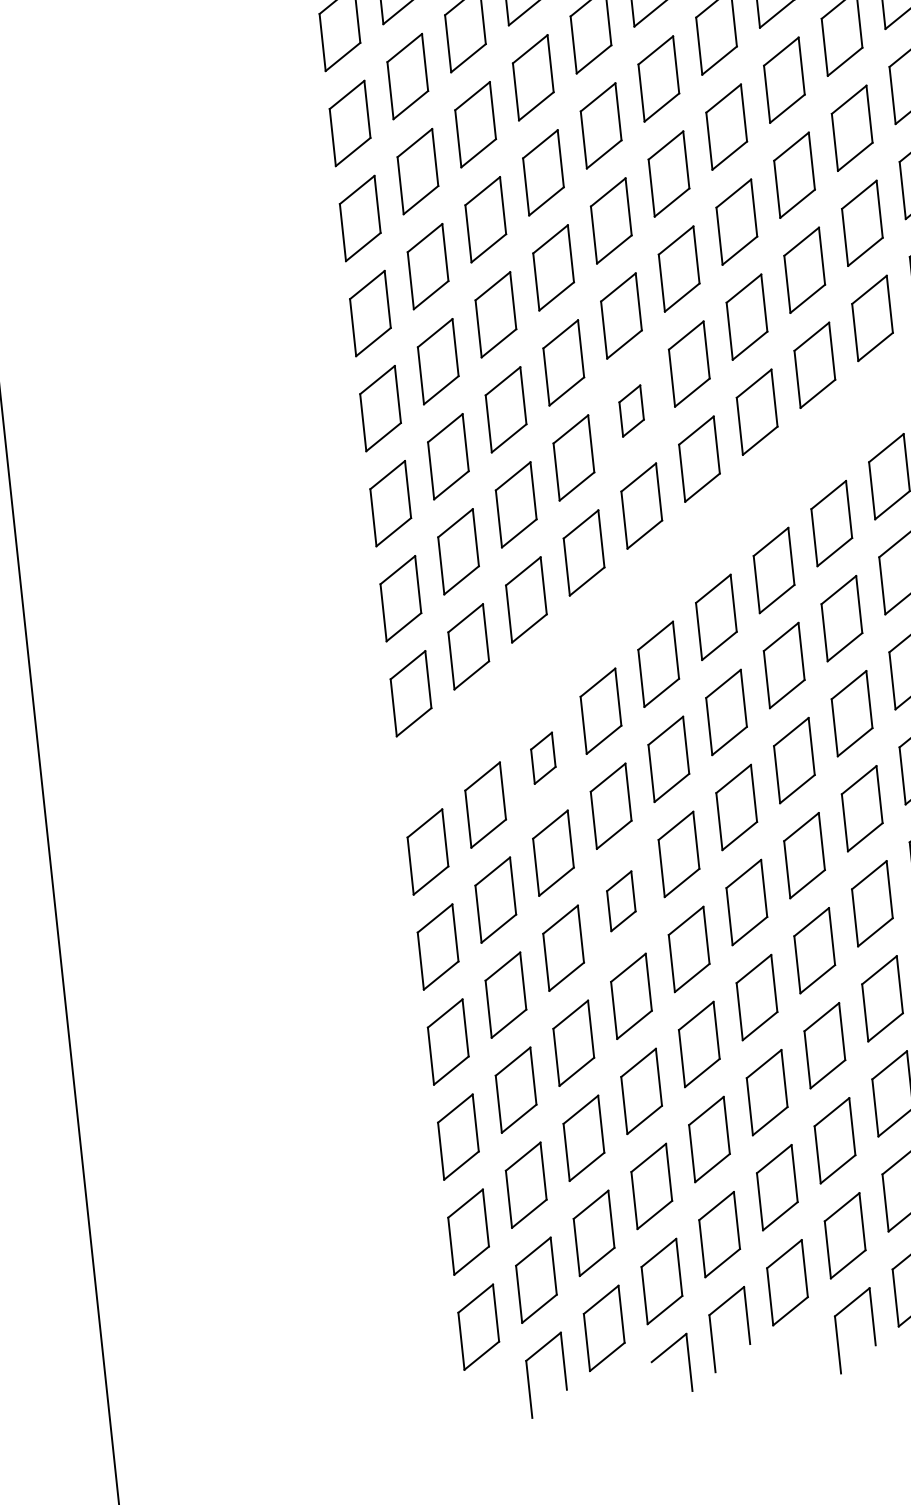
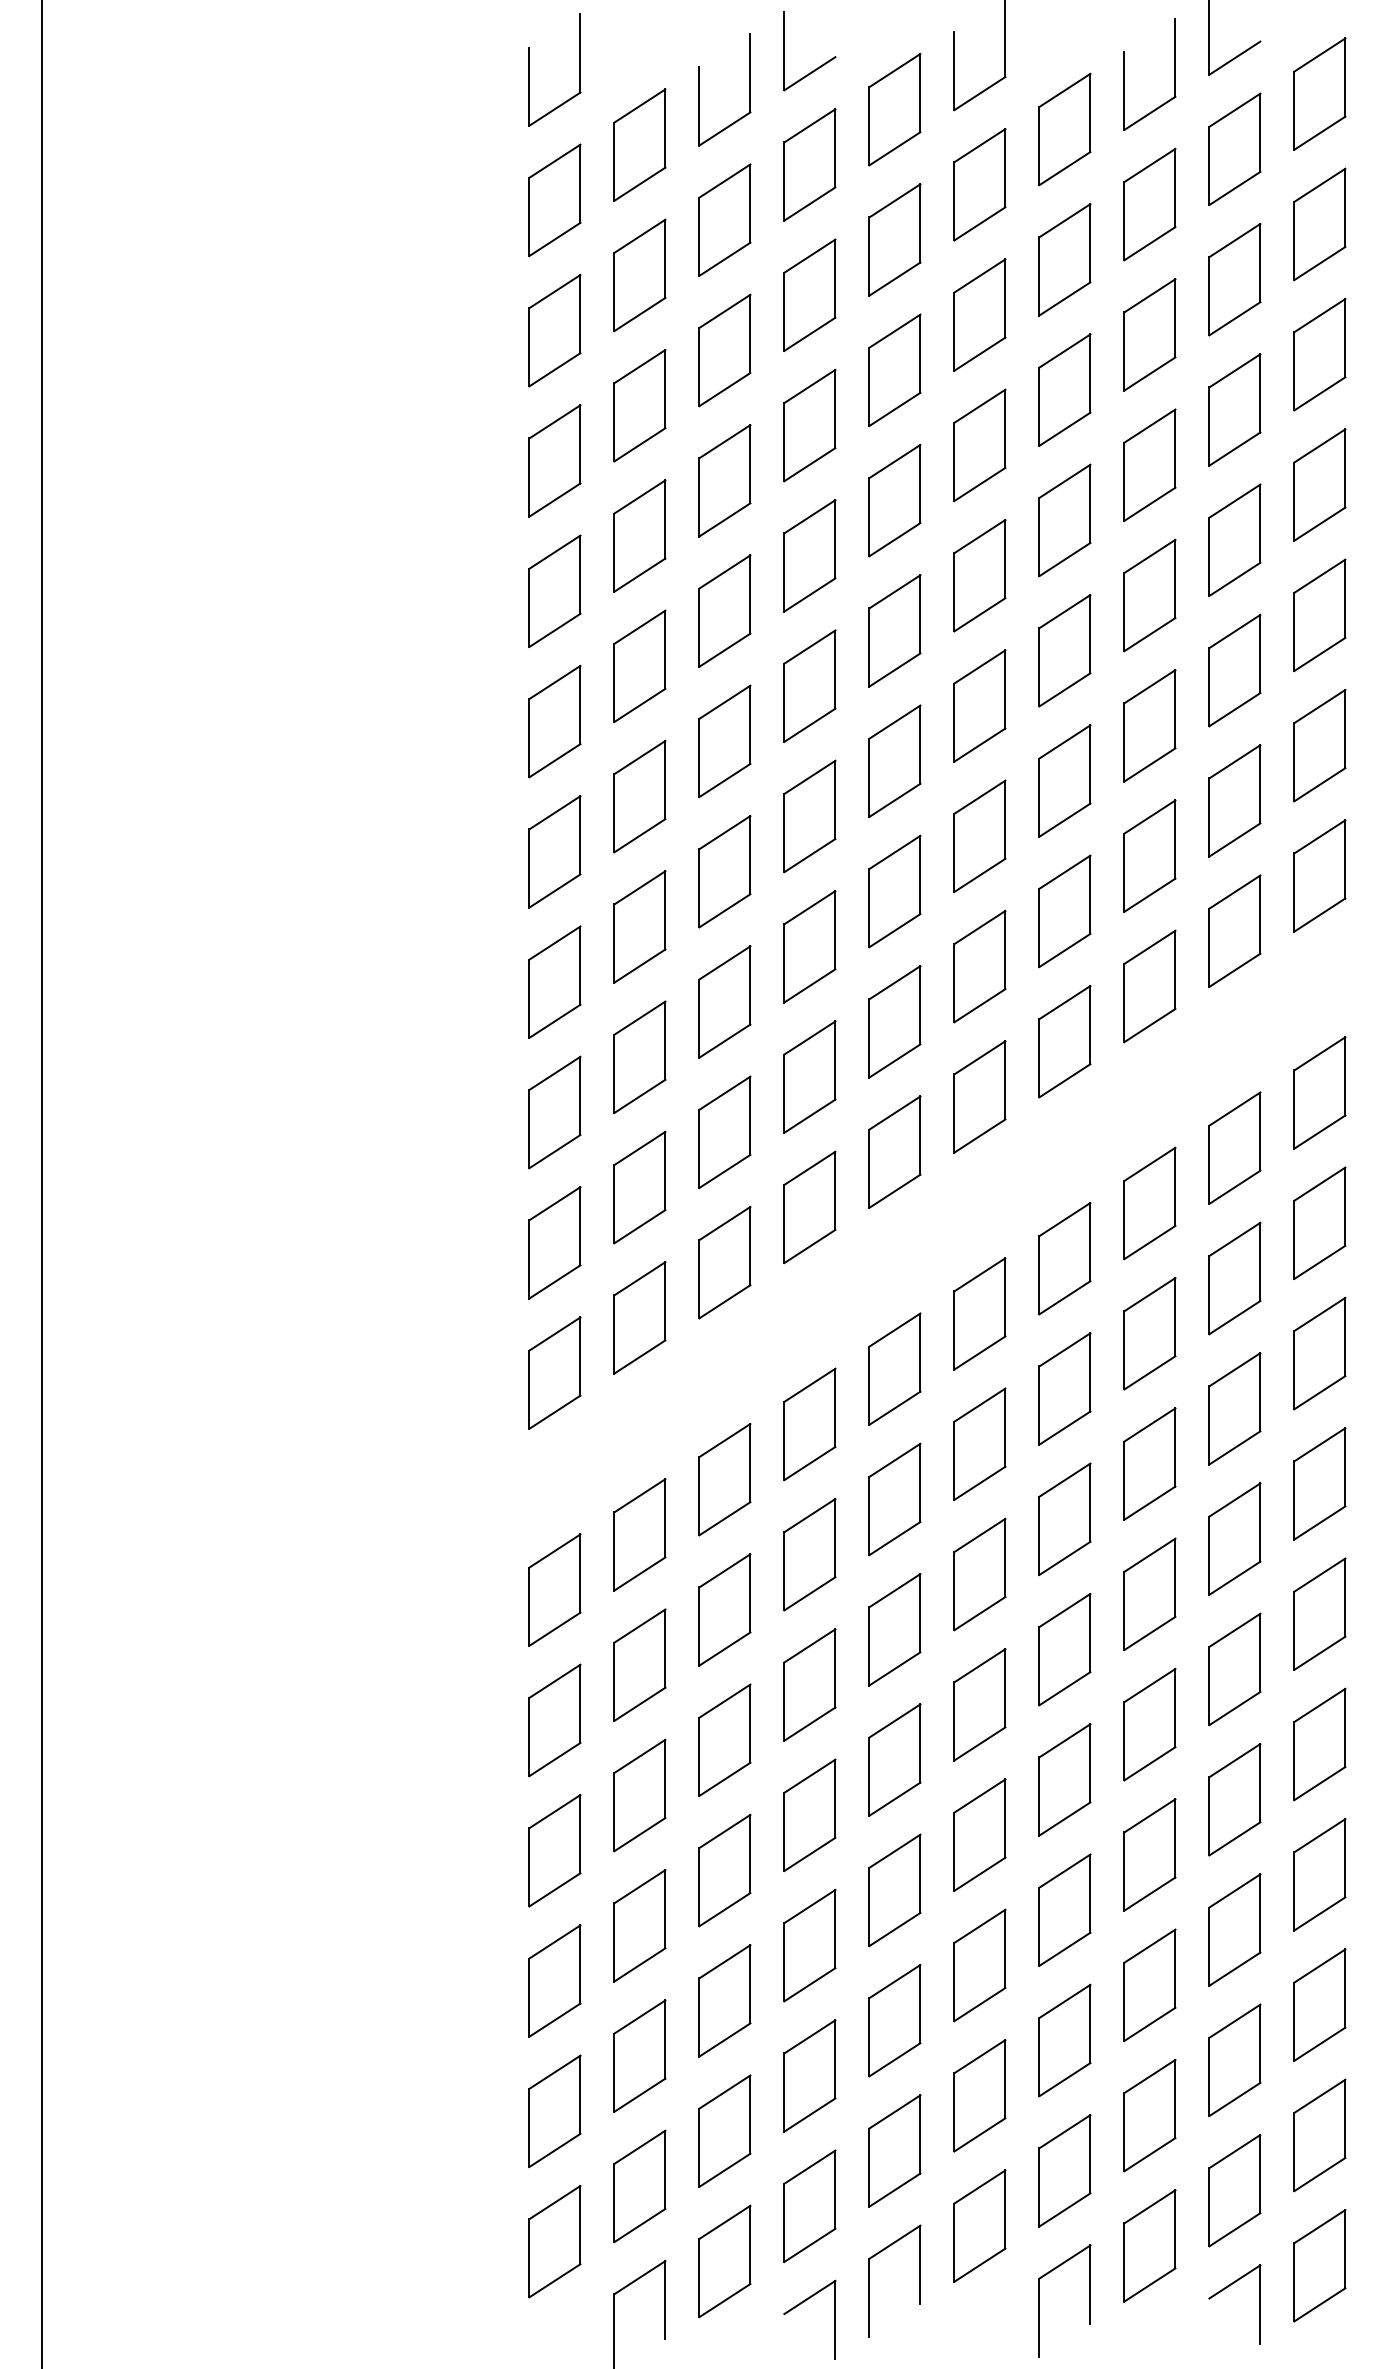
part: (631, 410) -> (894, 1021), size x1.67
part: (543, 758) -> (724, 1479), size x1.67
part: (621, 900) -> (809, 1684), size x1.43

